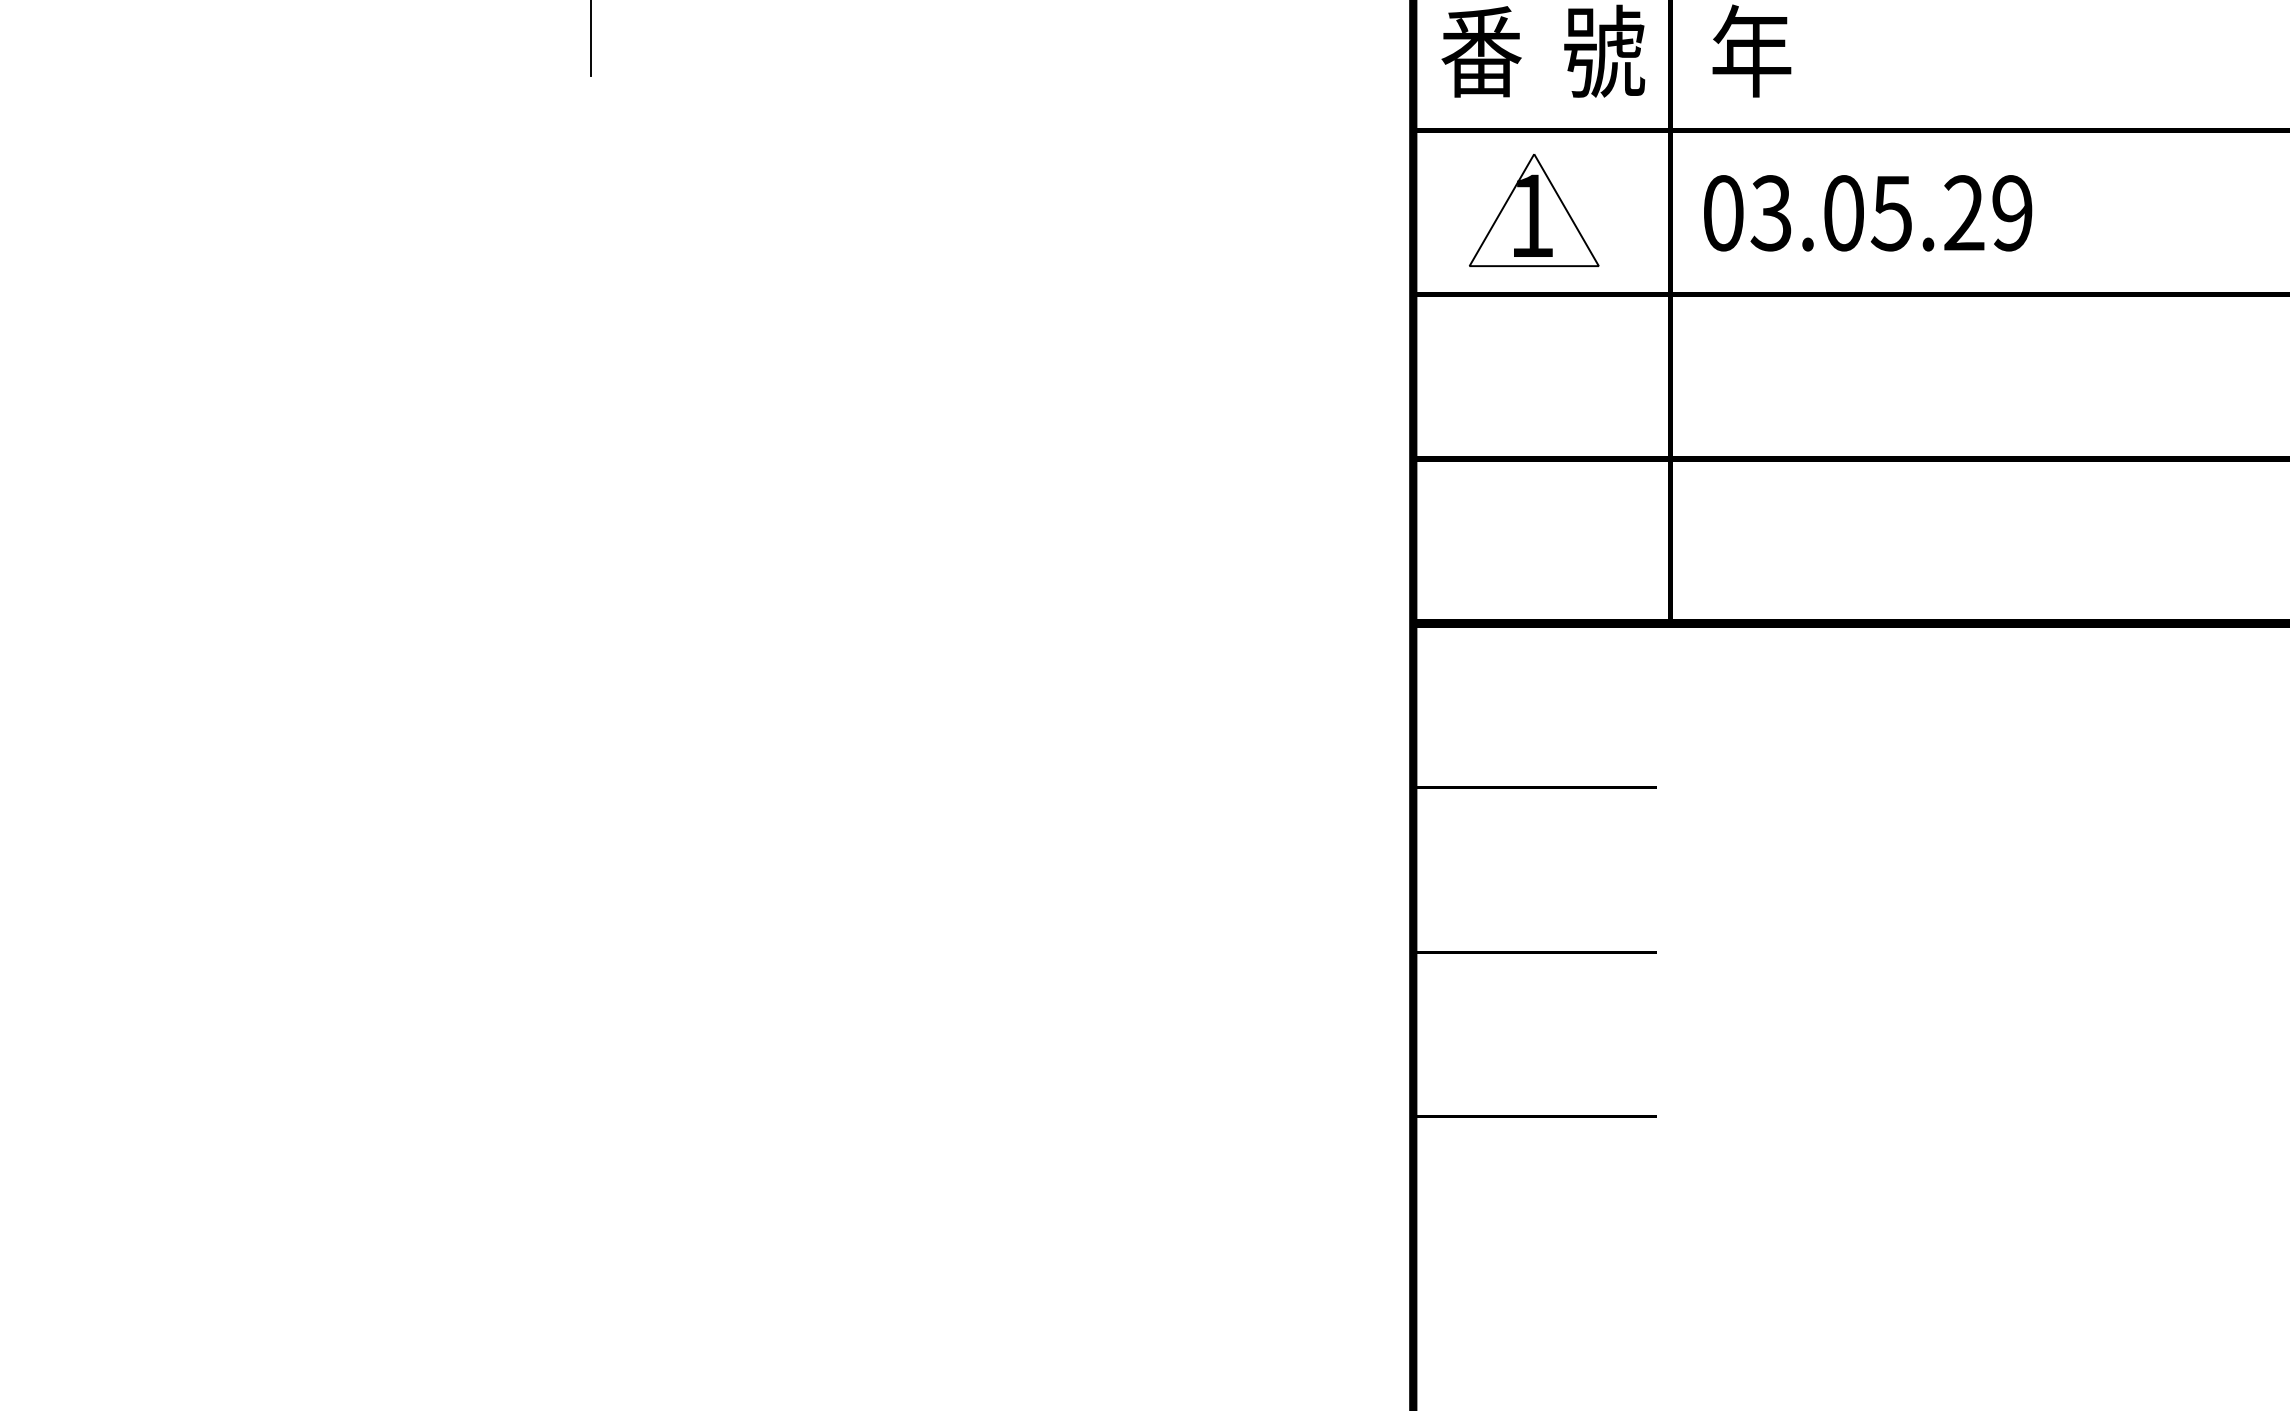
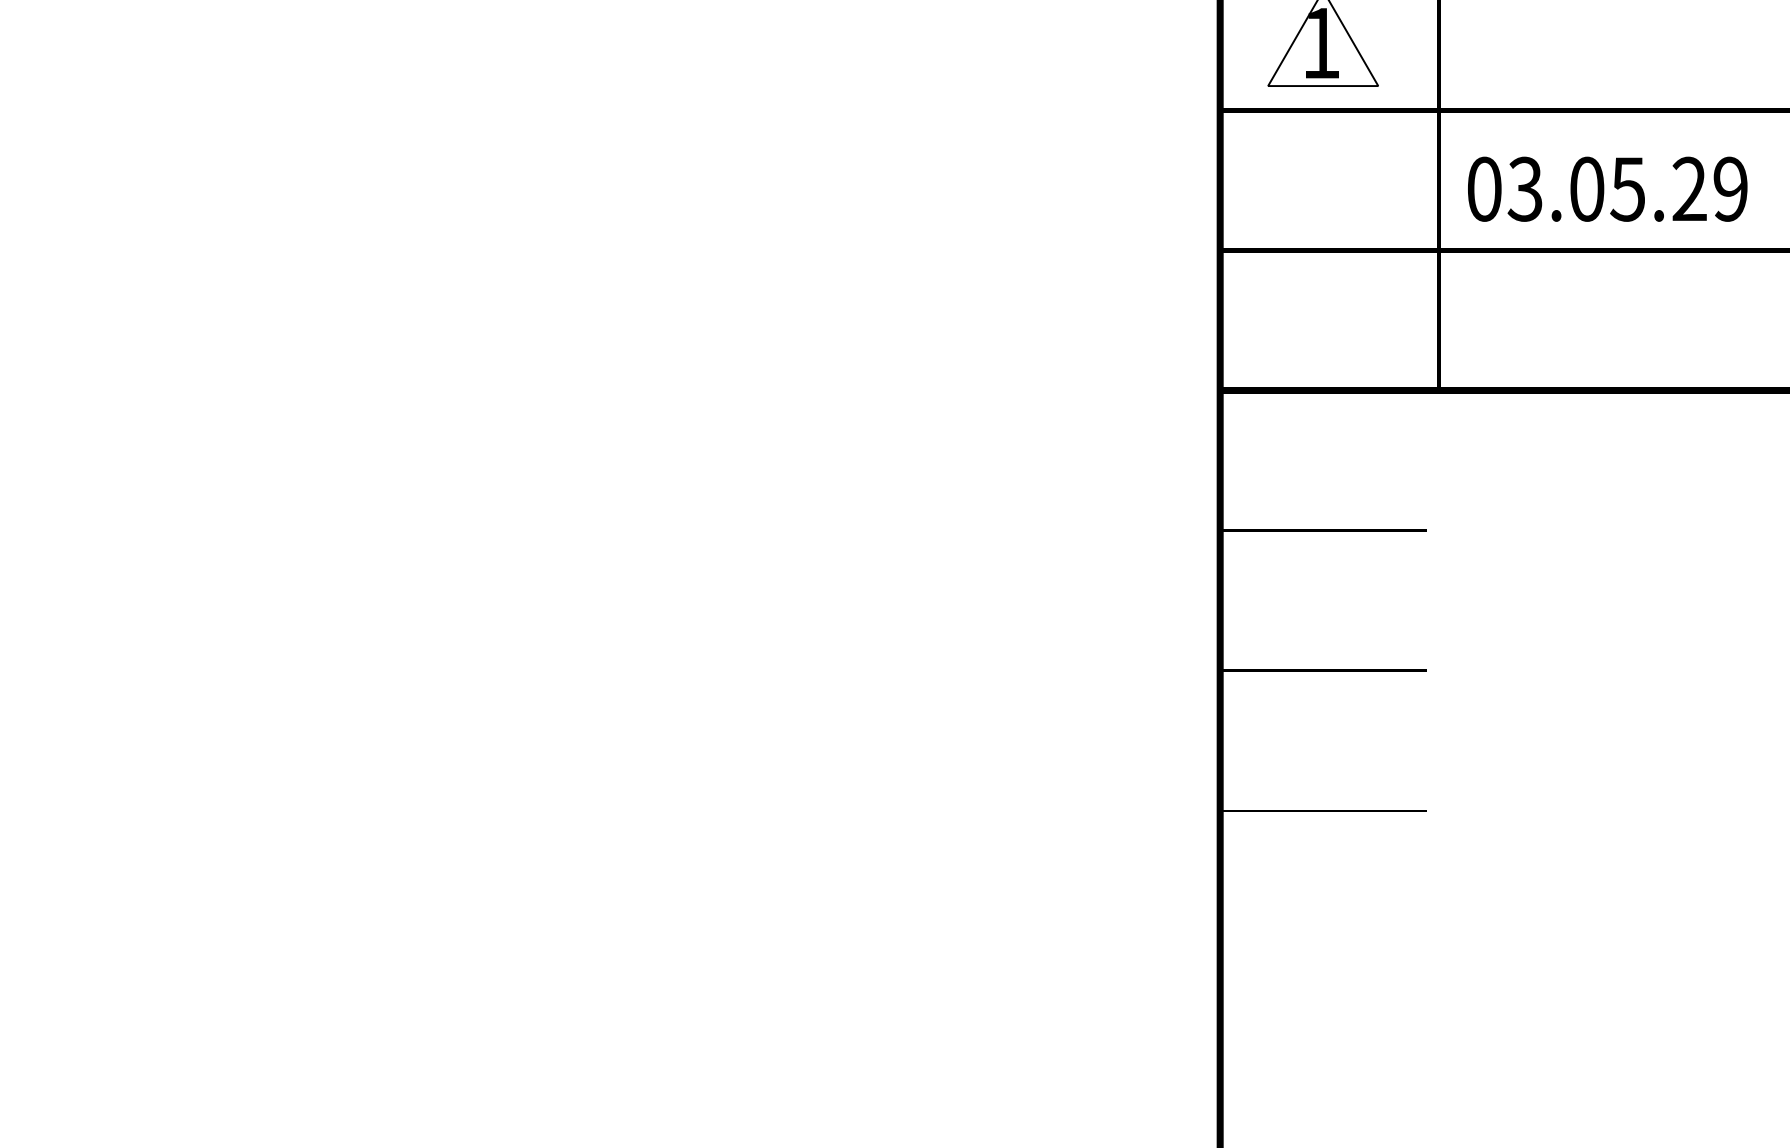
text: (1868, 213) -> (1608, 189), moved

